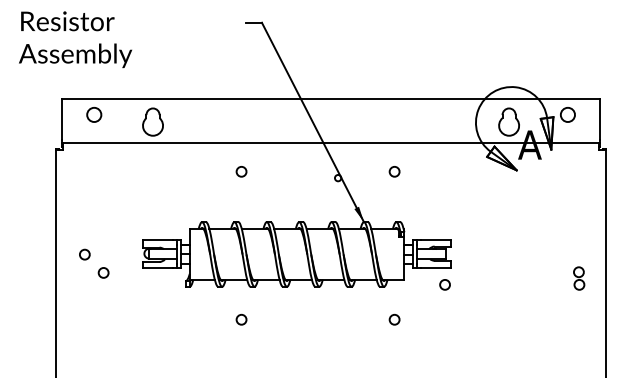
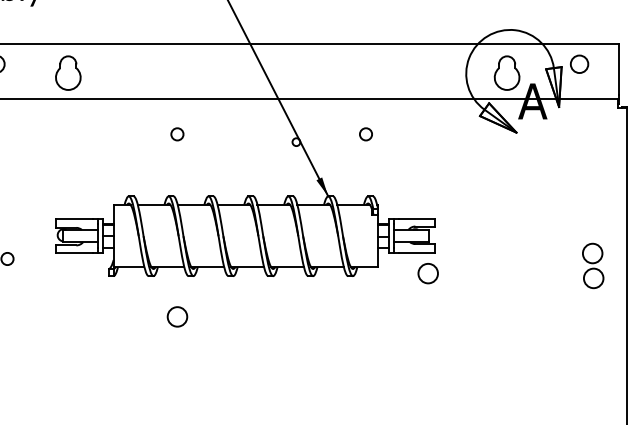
part: (579, 278) -> (593, 265), size x1.6
circle: (444, 284) -> (427, 273), size x1.6
circle: (241, 319) -> (177, 316), size x1.6
circle: (394, 319) -> (365, 316), removed

